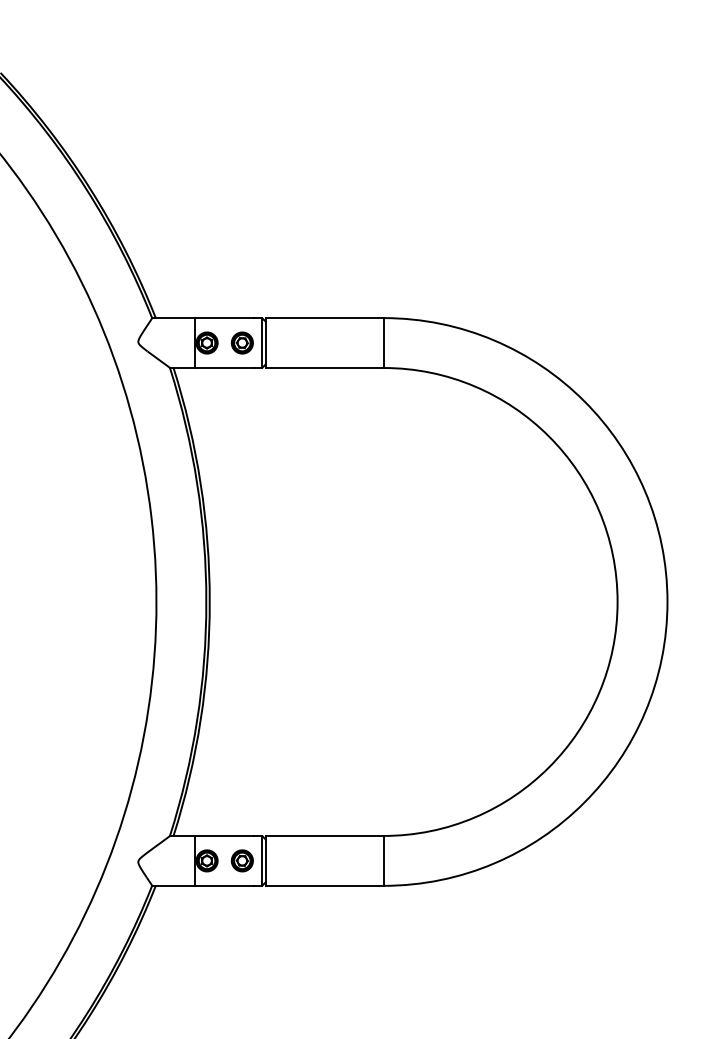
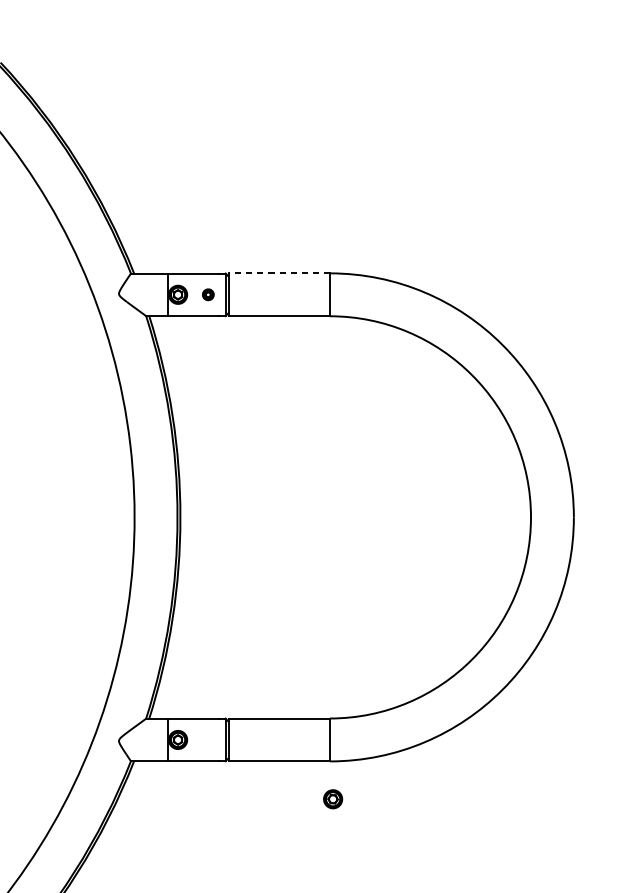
line: (324, 318) -> (279, 273), solid -> dashed
part: (241, 342) -> (207, 294), size x0.6
part: (241, 860) -> (332, 798), moved

